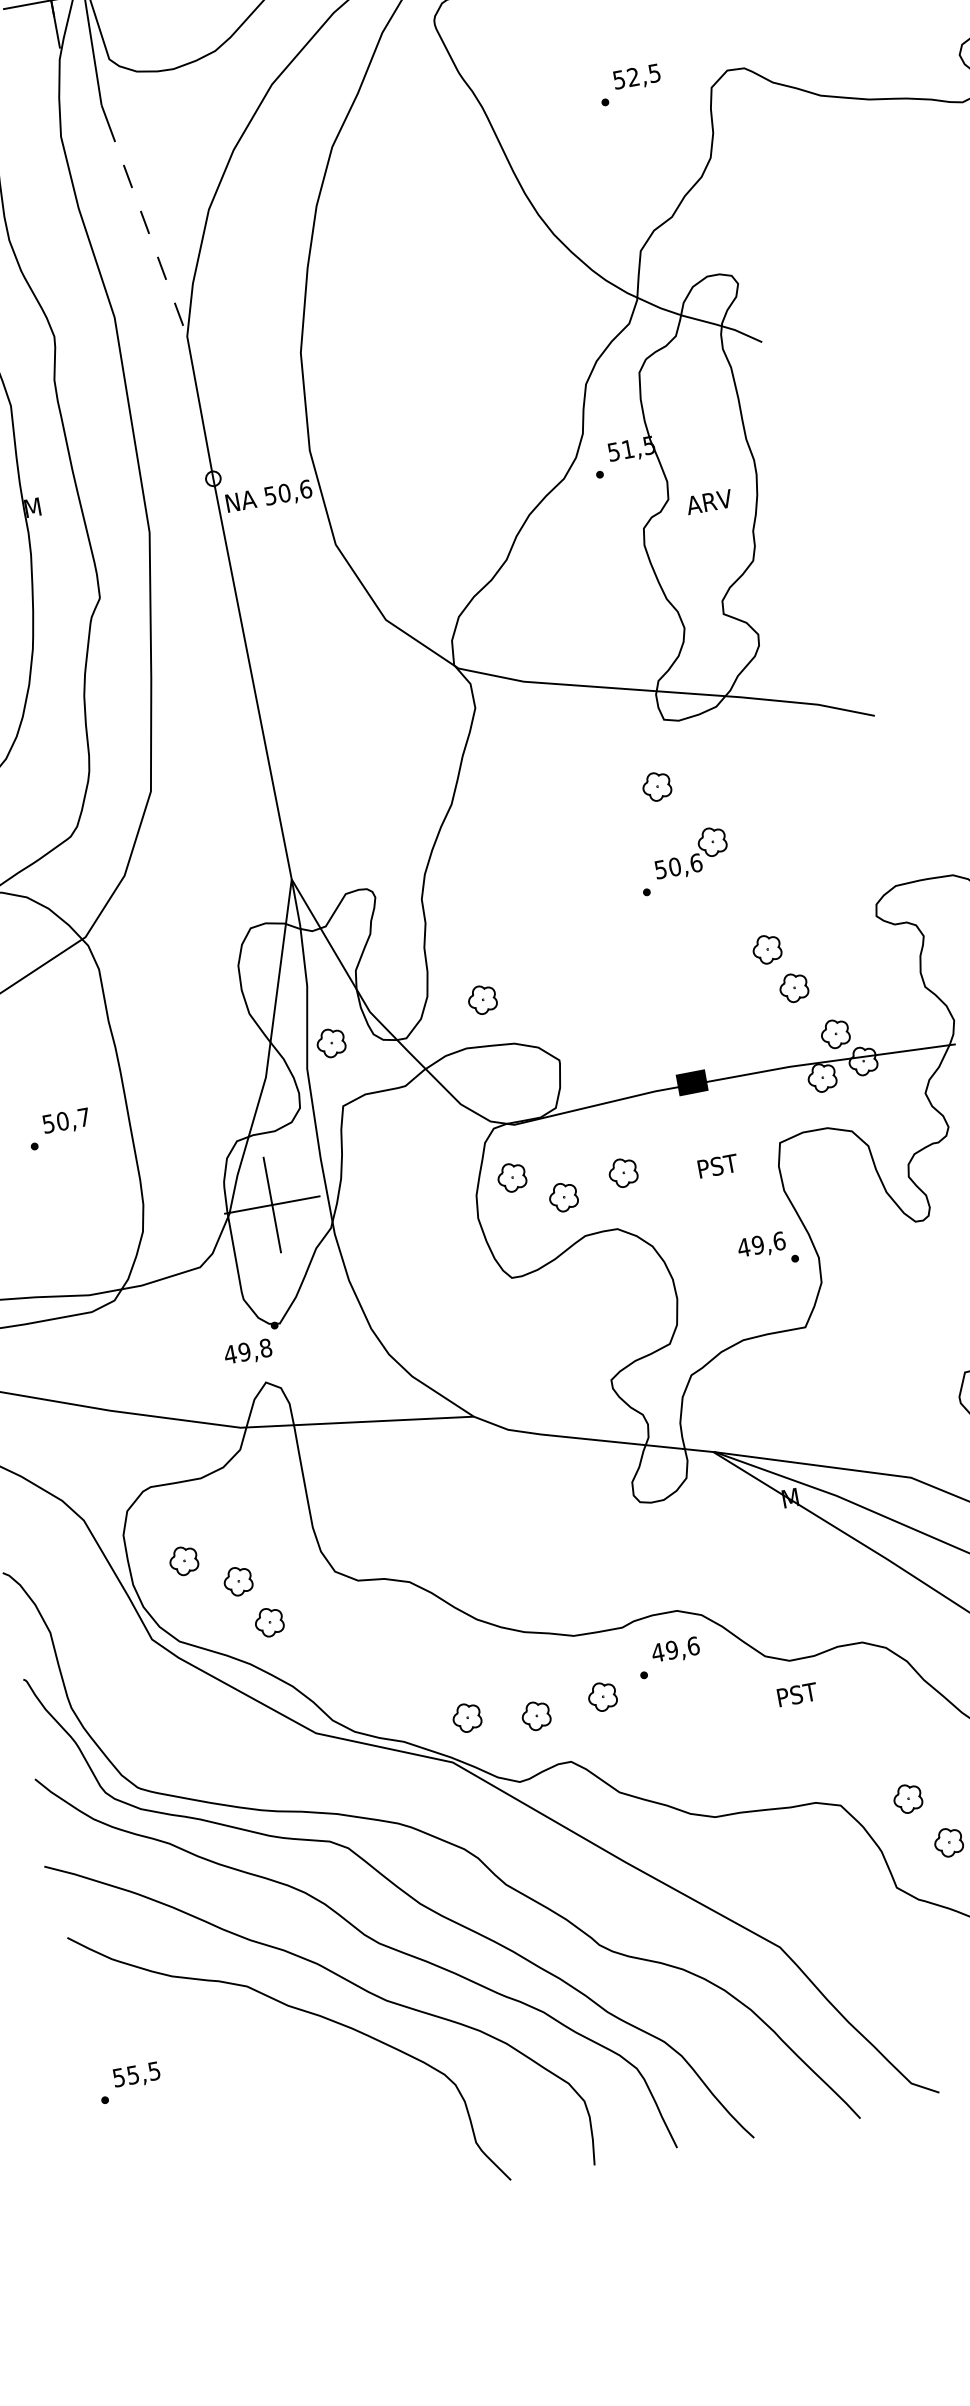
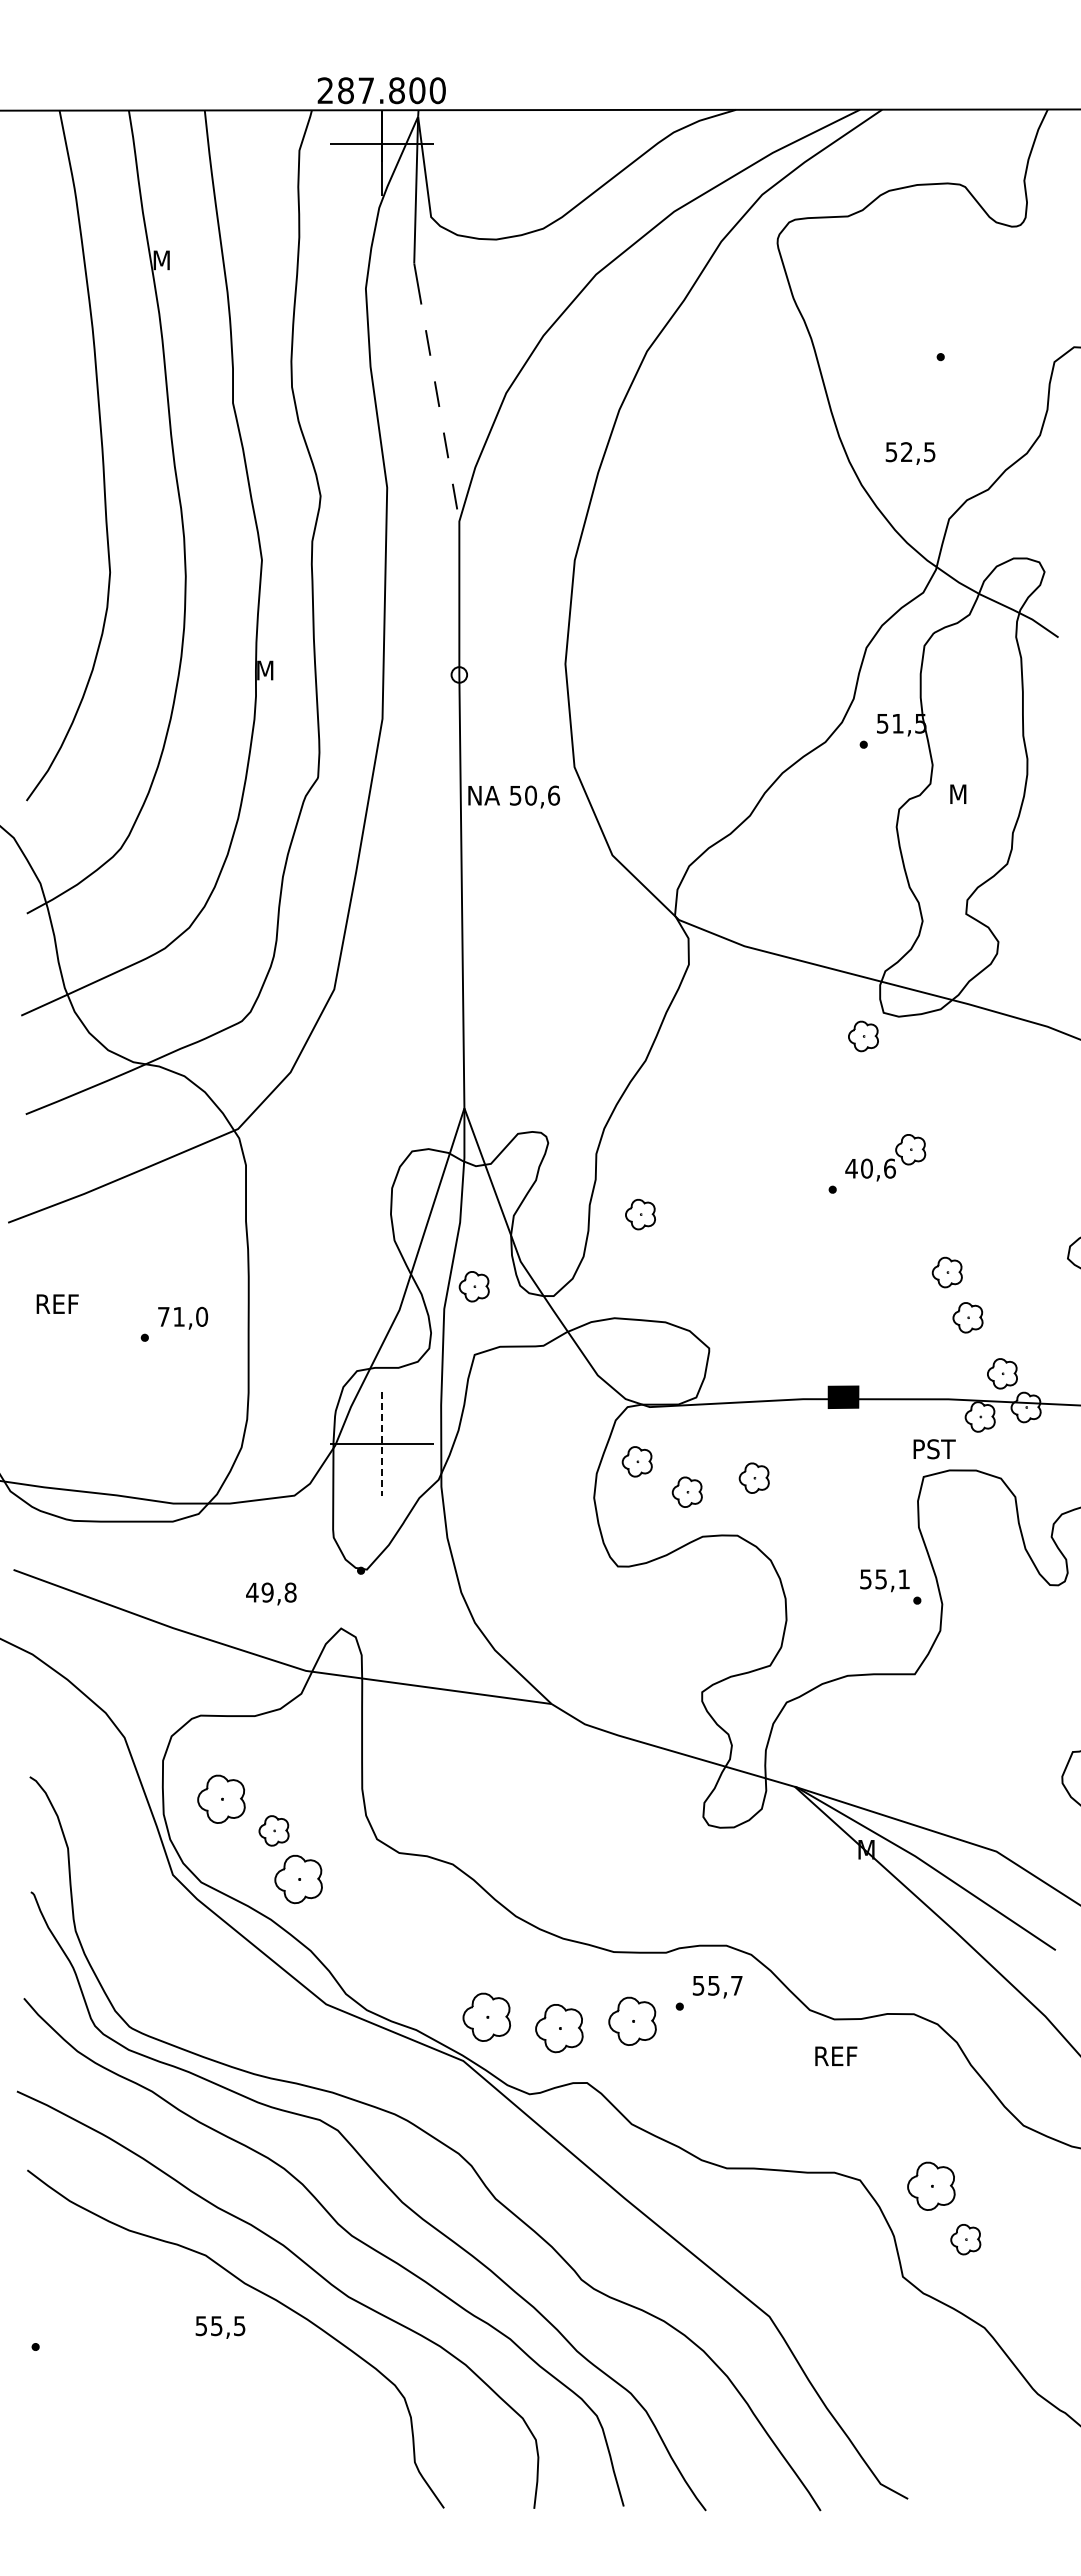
text: (637, 77) -> (910, 453), moved
text: (269, 496) -> (514, 796), moved
text: (709, 501) -> (972, 793), ARV -> M
part: (656, 786) -> (863, 1036), moved
text: (660, 869) -> (851, 1168), 50,6 -> 40,6
part: (482, 999) -> (640, 1214), moved
text: (66, 1120) -> (183, 1316), 50,7 -> 71,0
text: (718, 1166) -> (934, 1449), moved
line: (272, 1205) -> (381, 1444), solid -> dashed
text: (761, 1244) -> (884, 1579), 49,6 -> 55,1
text: (248, 1352) -> (271, 1593), moved
part: (183, 1560) -> (220, 1798), size x1.6
part: (269, 1622) -> (298, 1879), size x1.6
text: (675, 1649) -> (717, 1985), 49,6 -> 55,7
text: (798, 1694) -> (837, 2056), PST -> REF
part: (601, 1696) -> (631, 2020), size x1.6
part: (536, 1716) -> (559, 2028), size x1.6
part: (466, 1717) -> (486, 2016), size x1.6
part: (907, 1798) -> (931, 2185), size x1.6
text: (136, 2075) -> (220, 2327), moved

